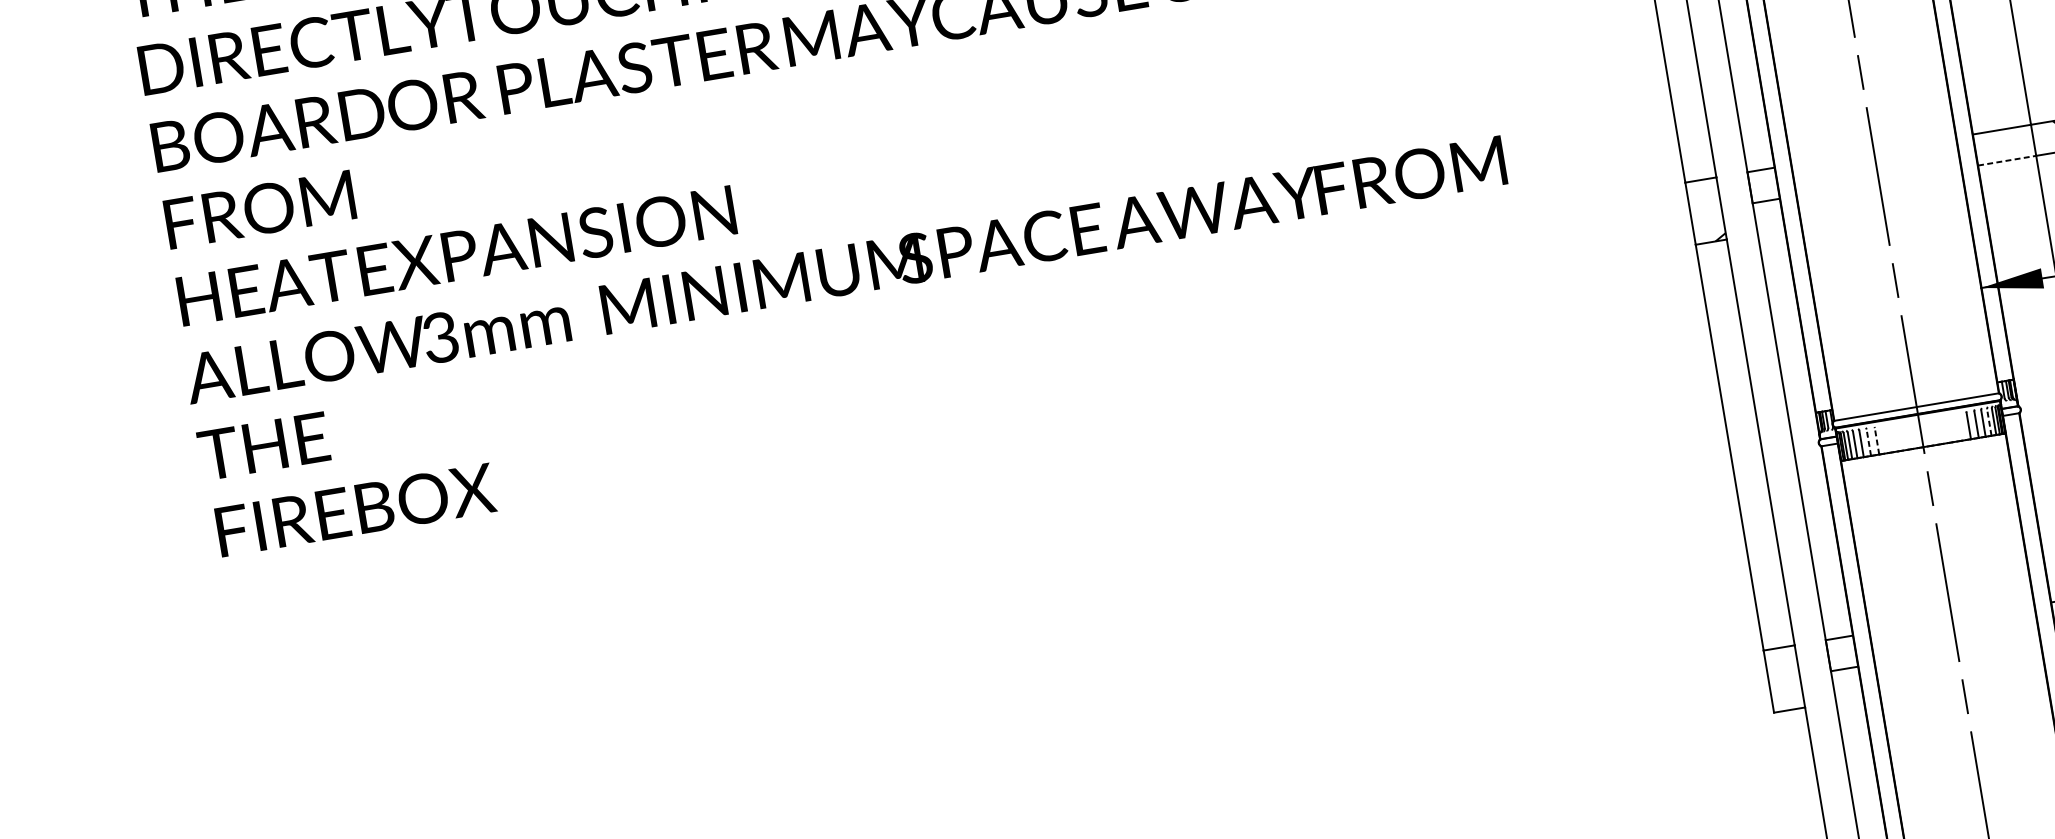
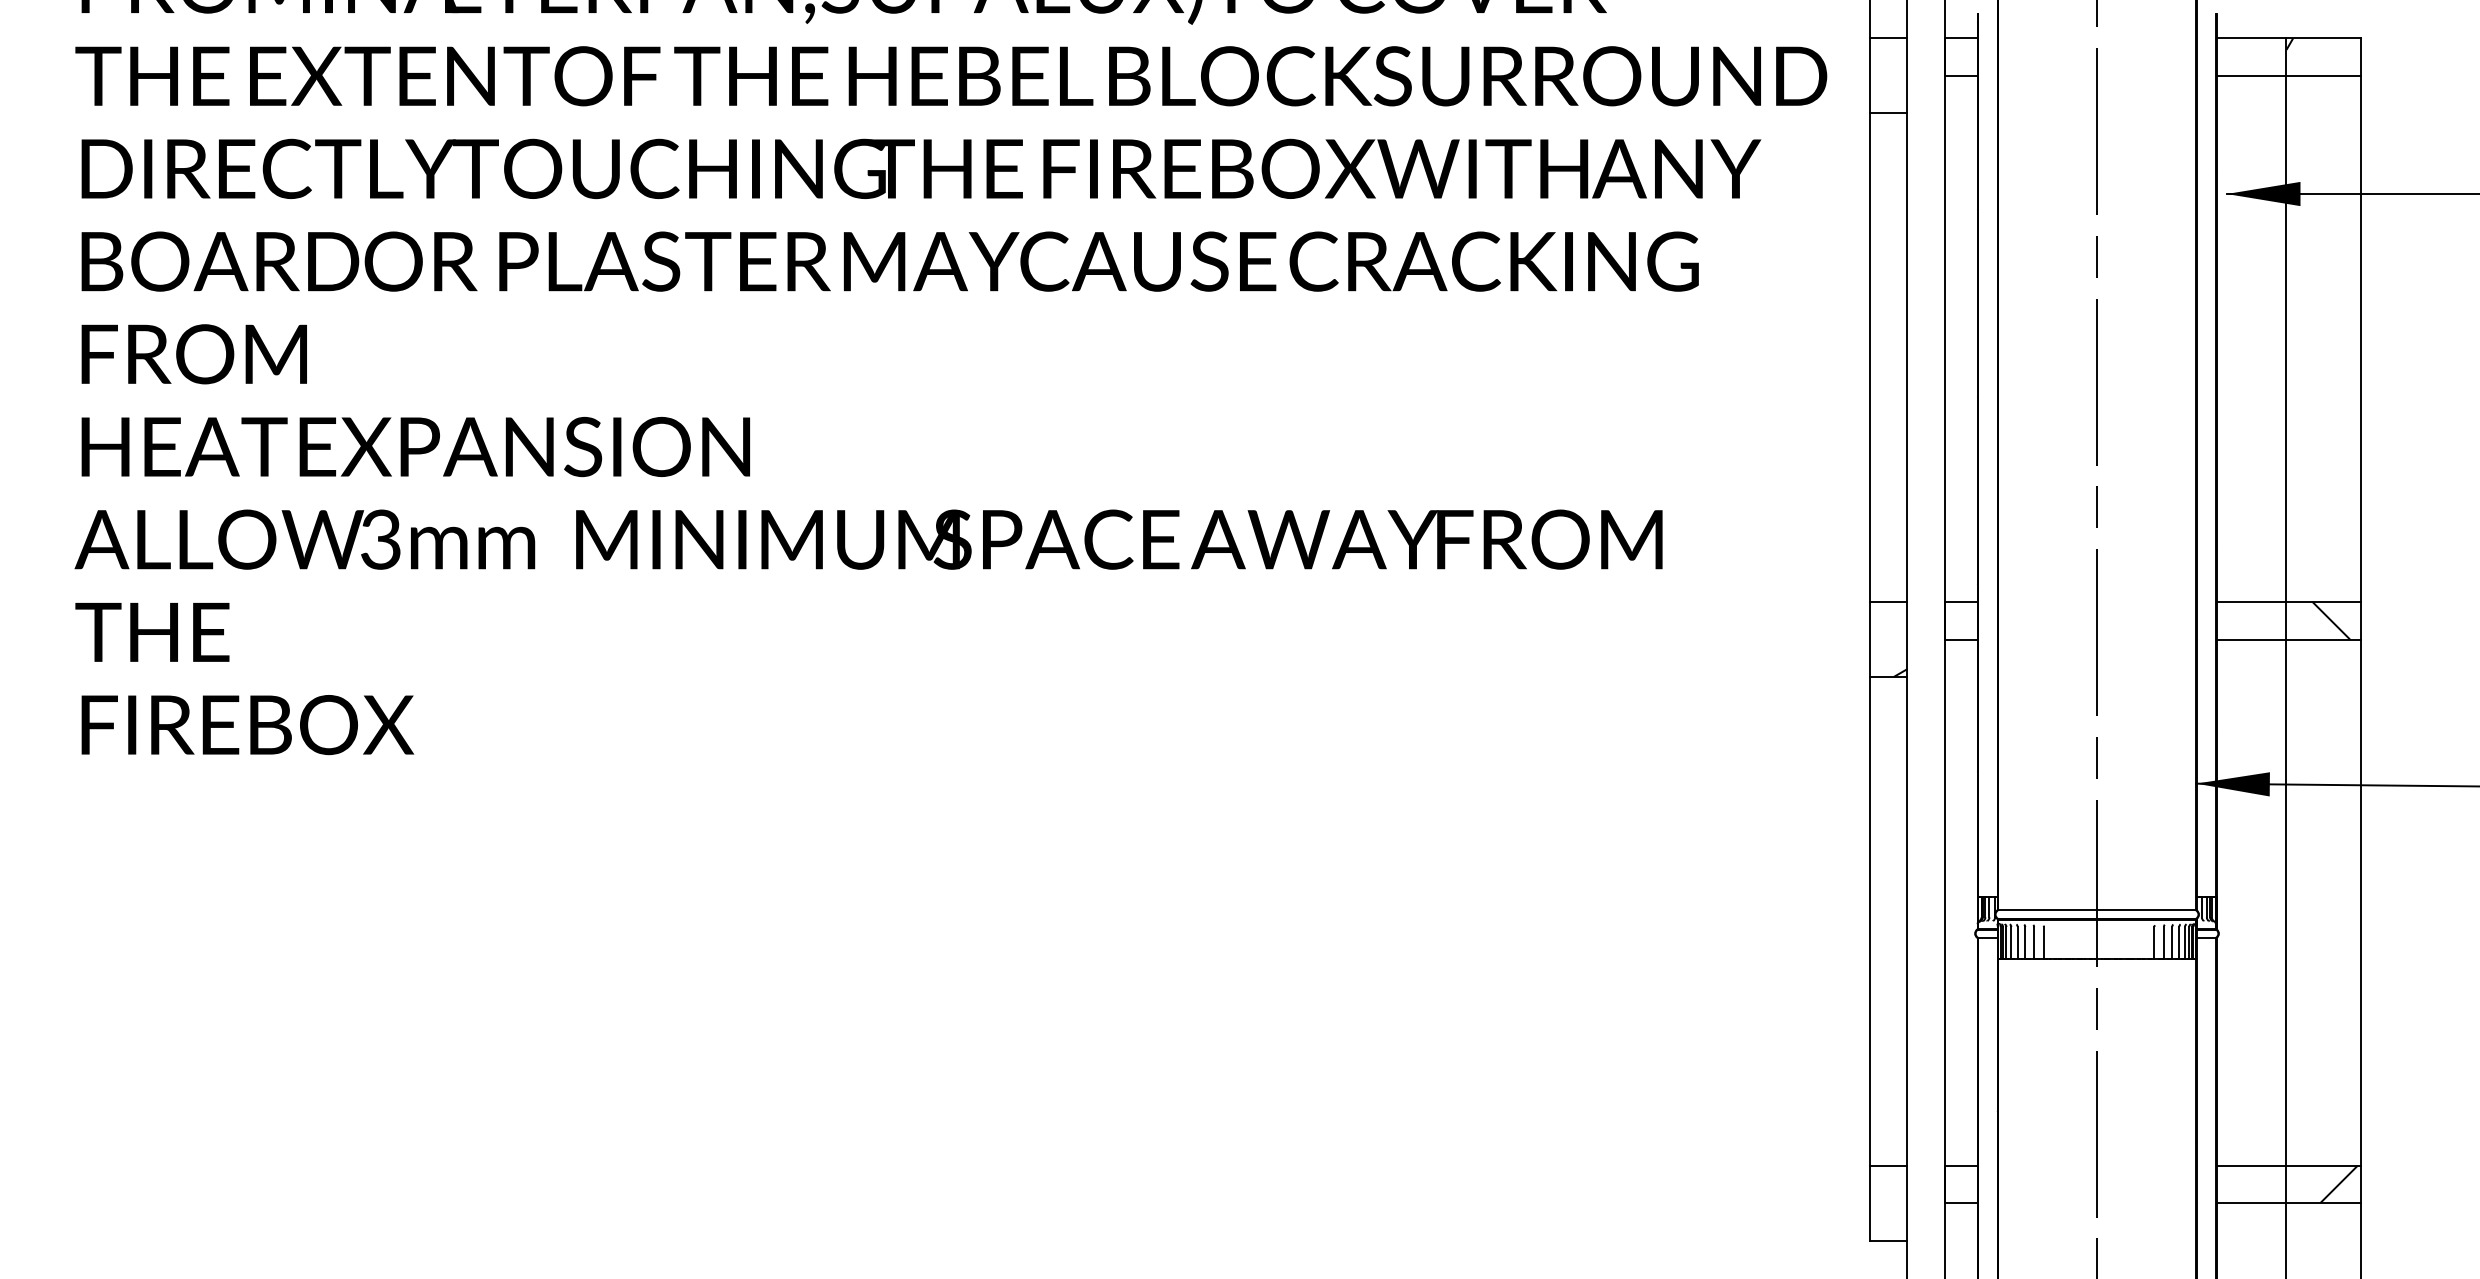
line: (2007, 160) -> (2251, 639), dashed -> solid
line: (1989, 422) -> (2179, 942), dashed -> solid
line: (1876, 441) -> (2043, 942), dashed -> solid
line: (1869, 442) -> (2034, 942), dashed -> solid

